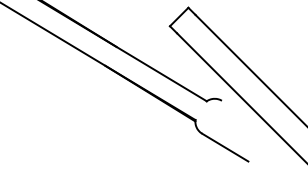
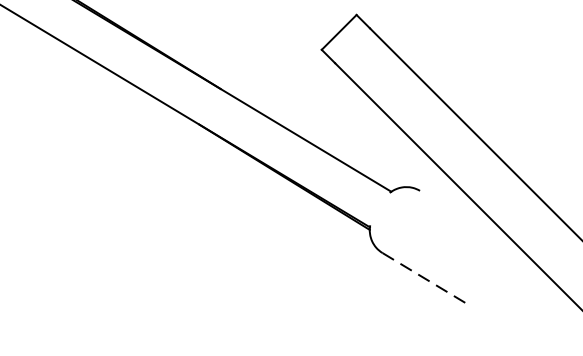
line: (225, 147) -> (426, 279), solid -> dashed

